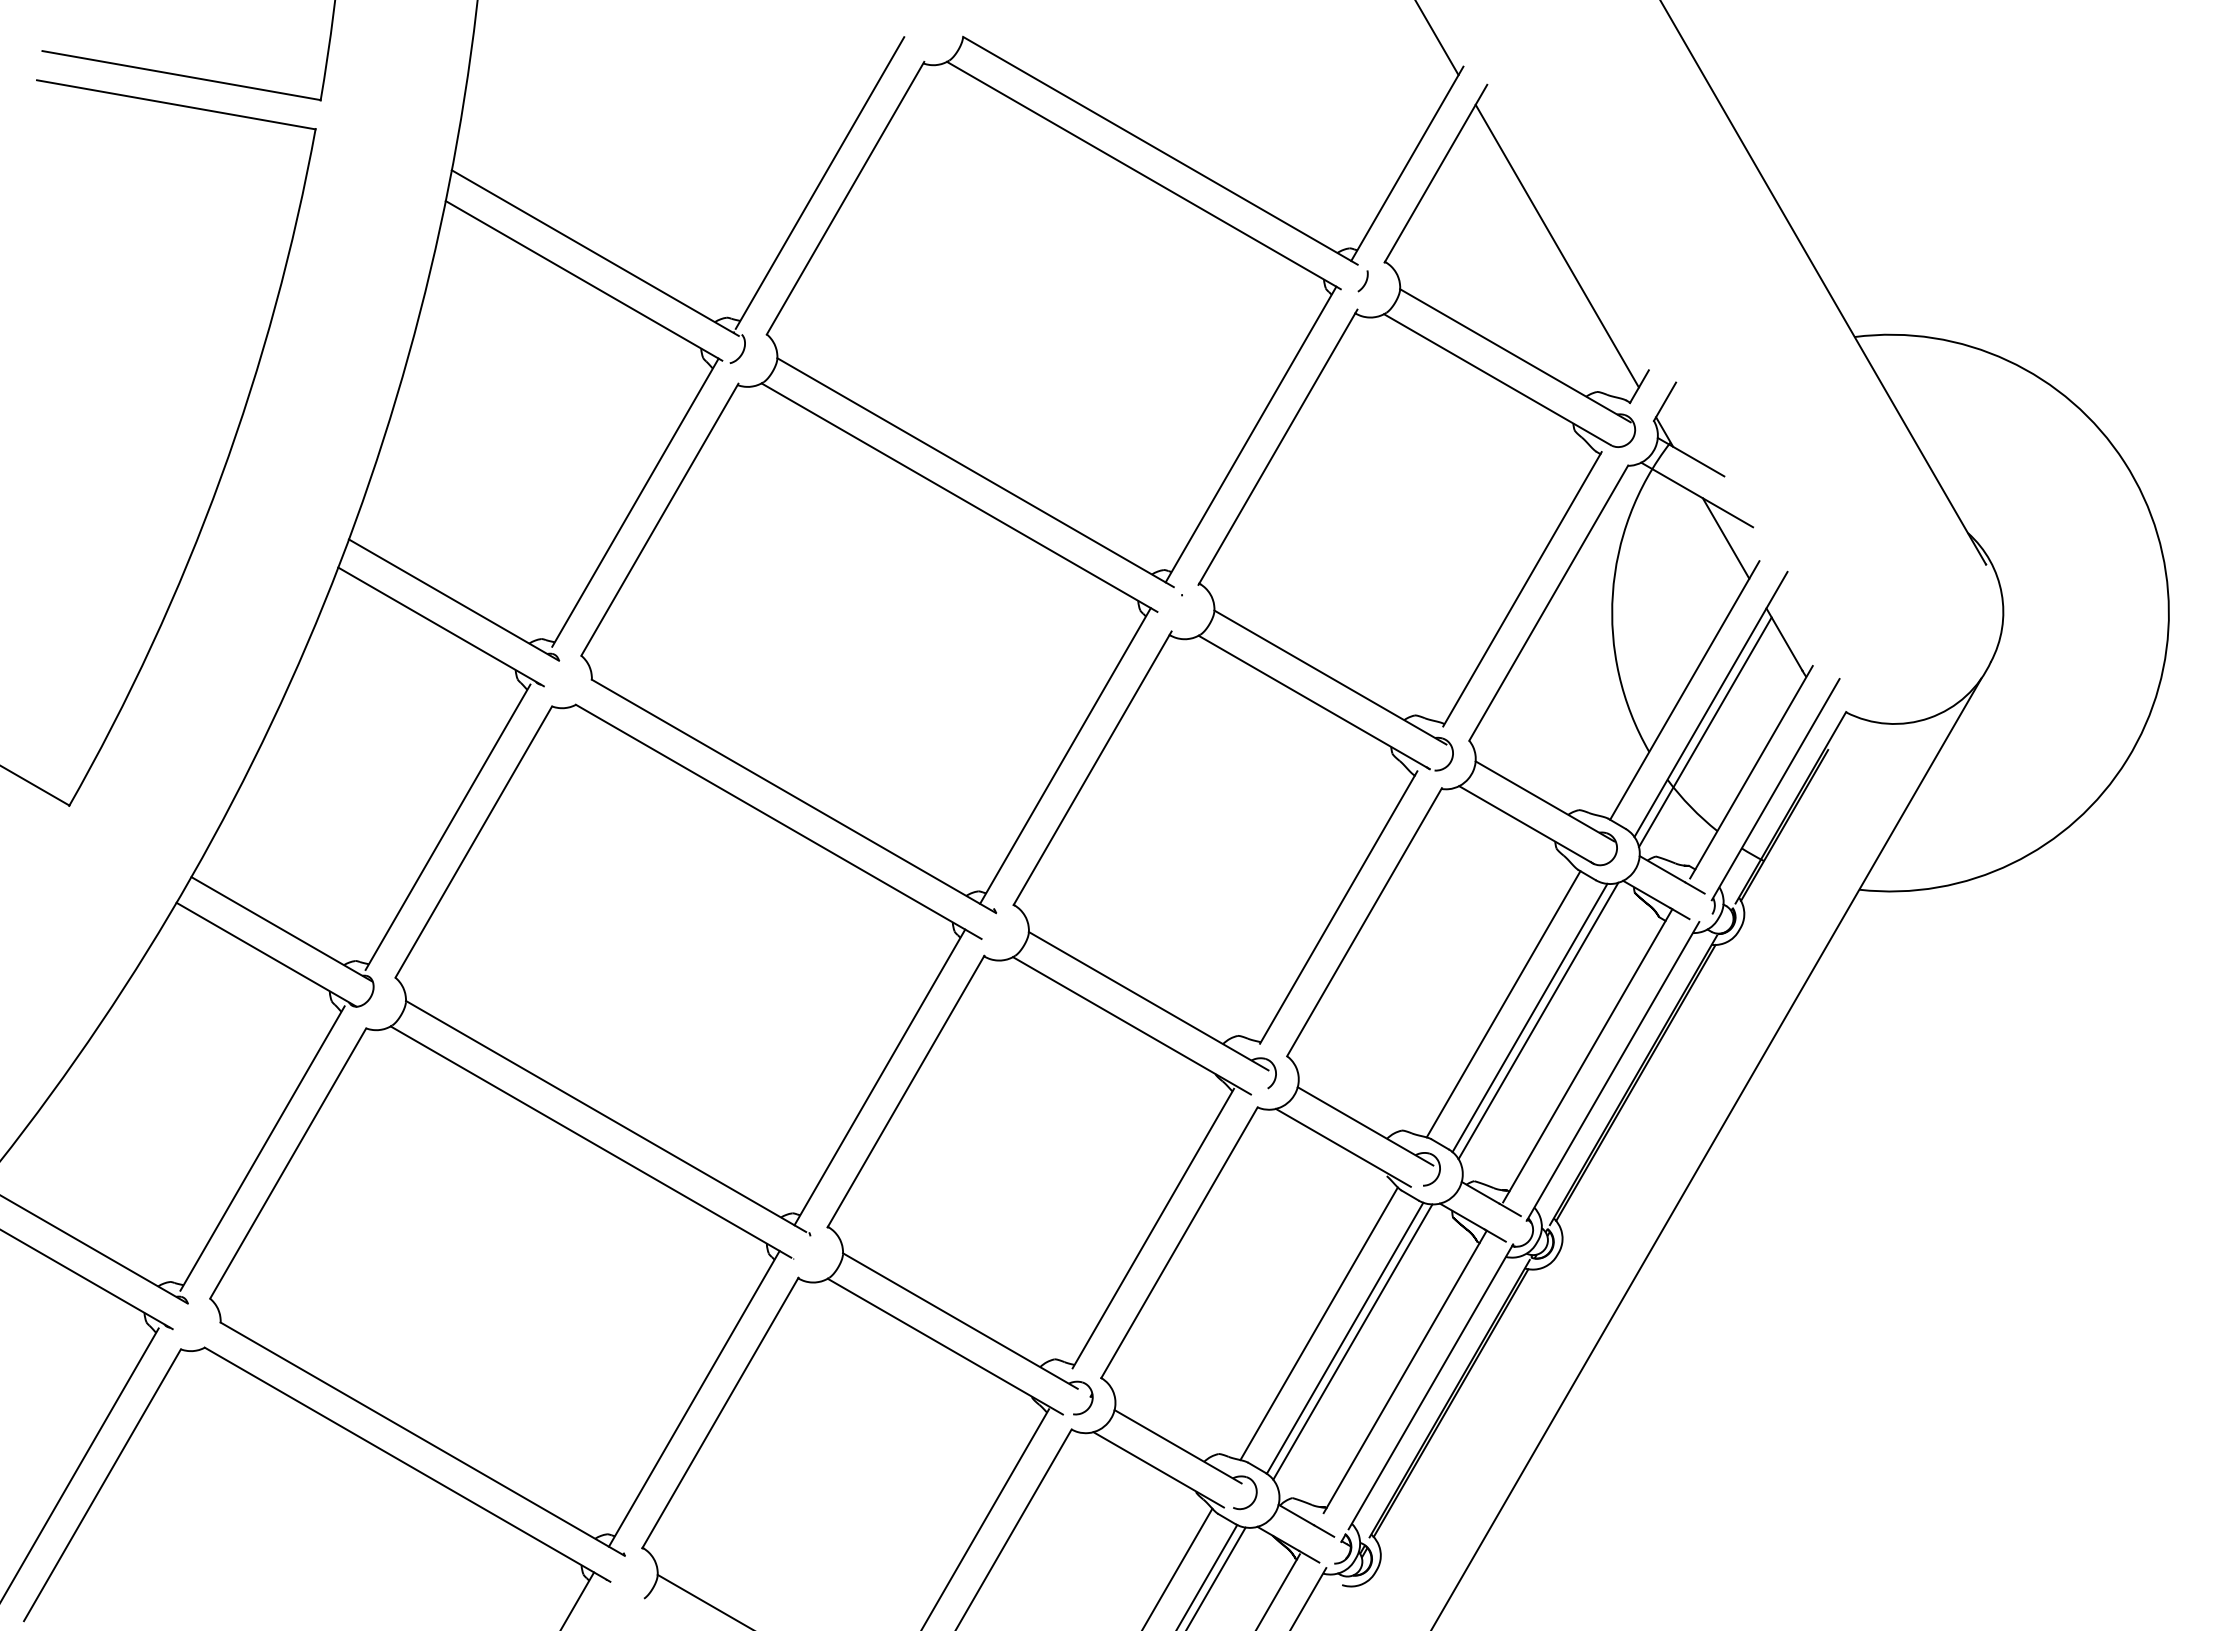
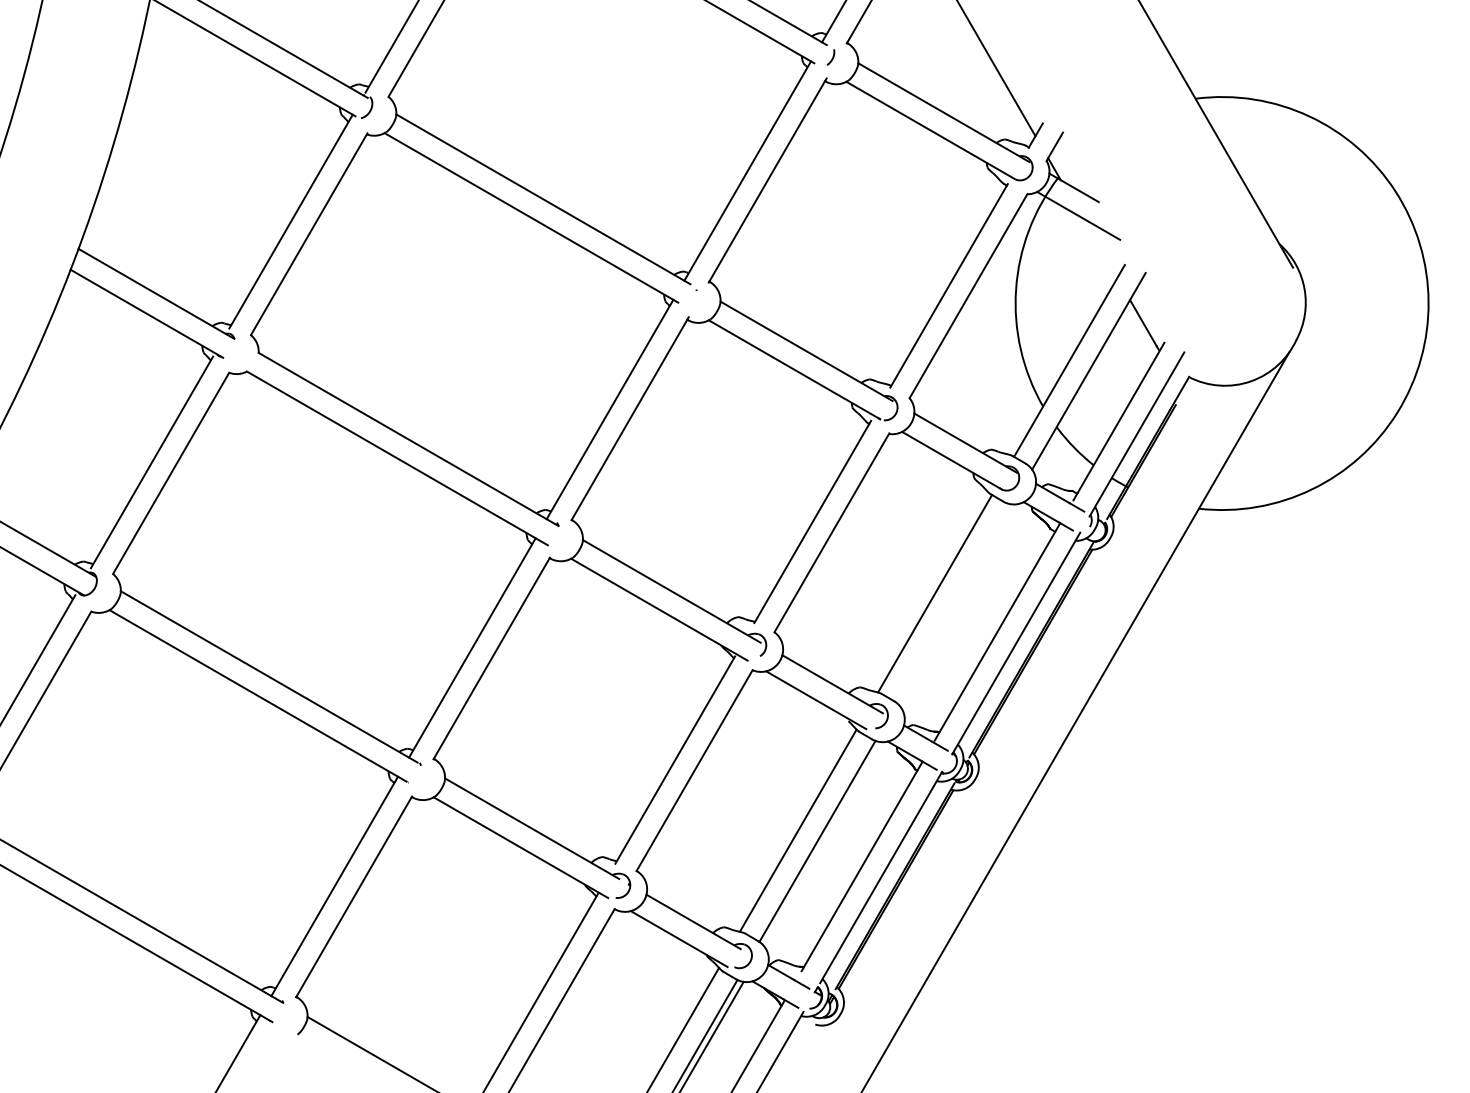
line: (1725, 538) -> (1099, 248), removed
line: (1705, 732) -> (1084, 392), removed
line: (1529, 1017) -> (954, 603), removed
line: (1538, 1020) -> (960, 605), removed
line: (1352, 1341) -> (822, 843), removed

